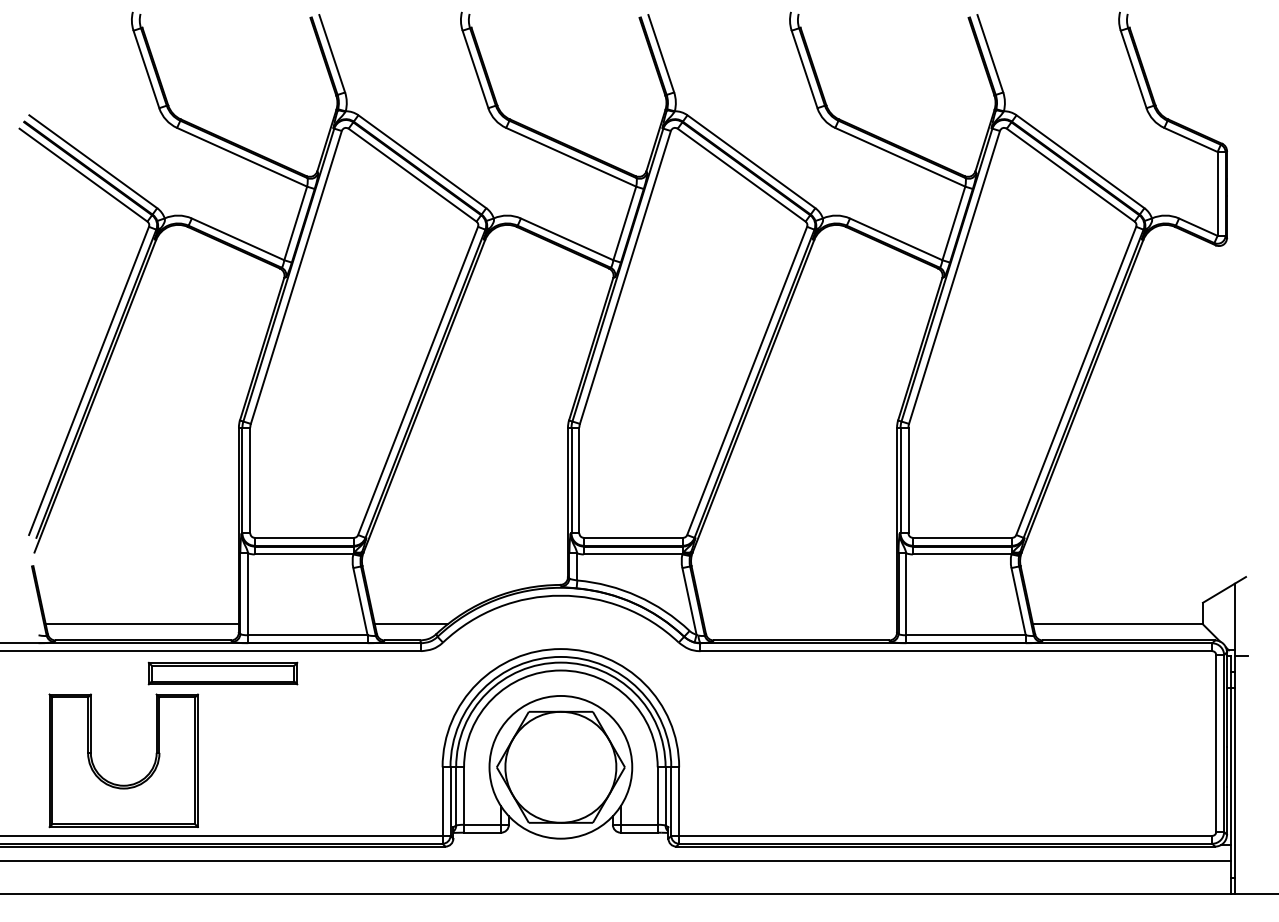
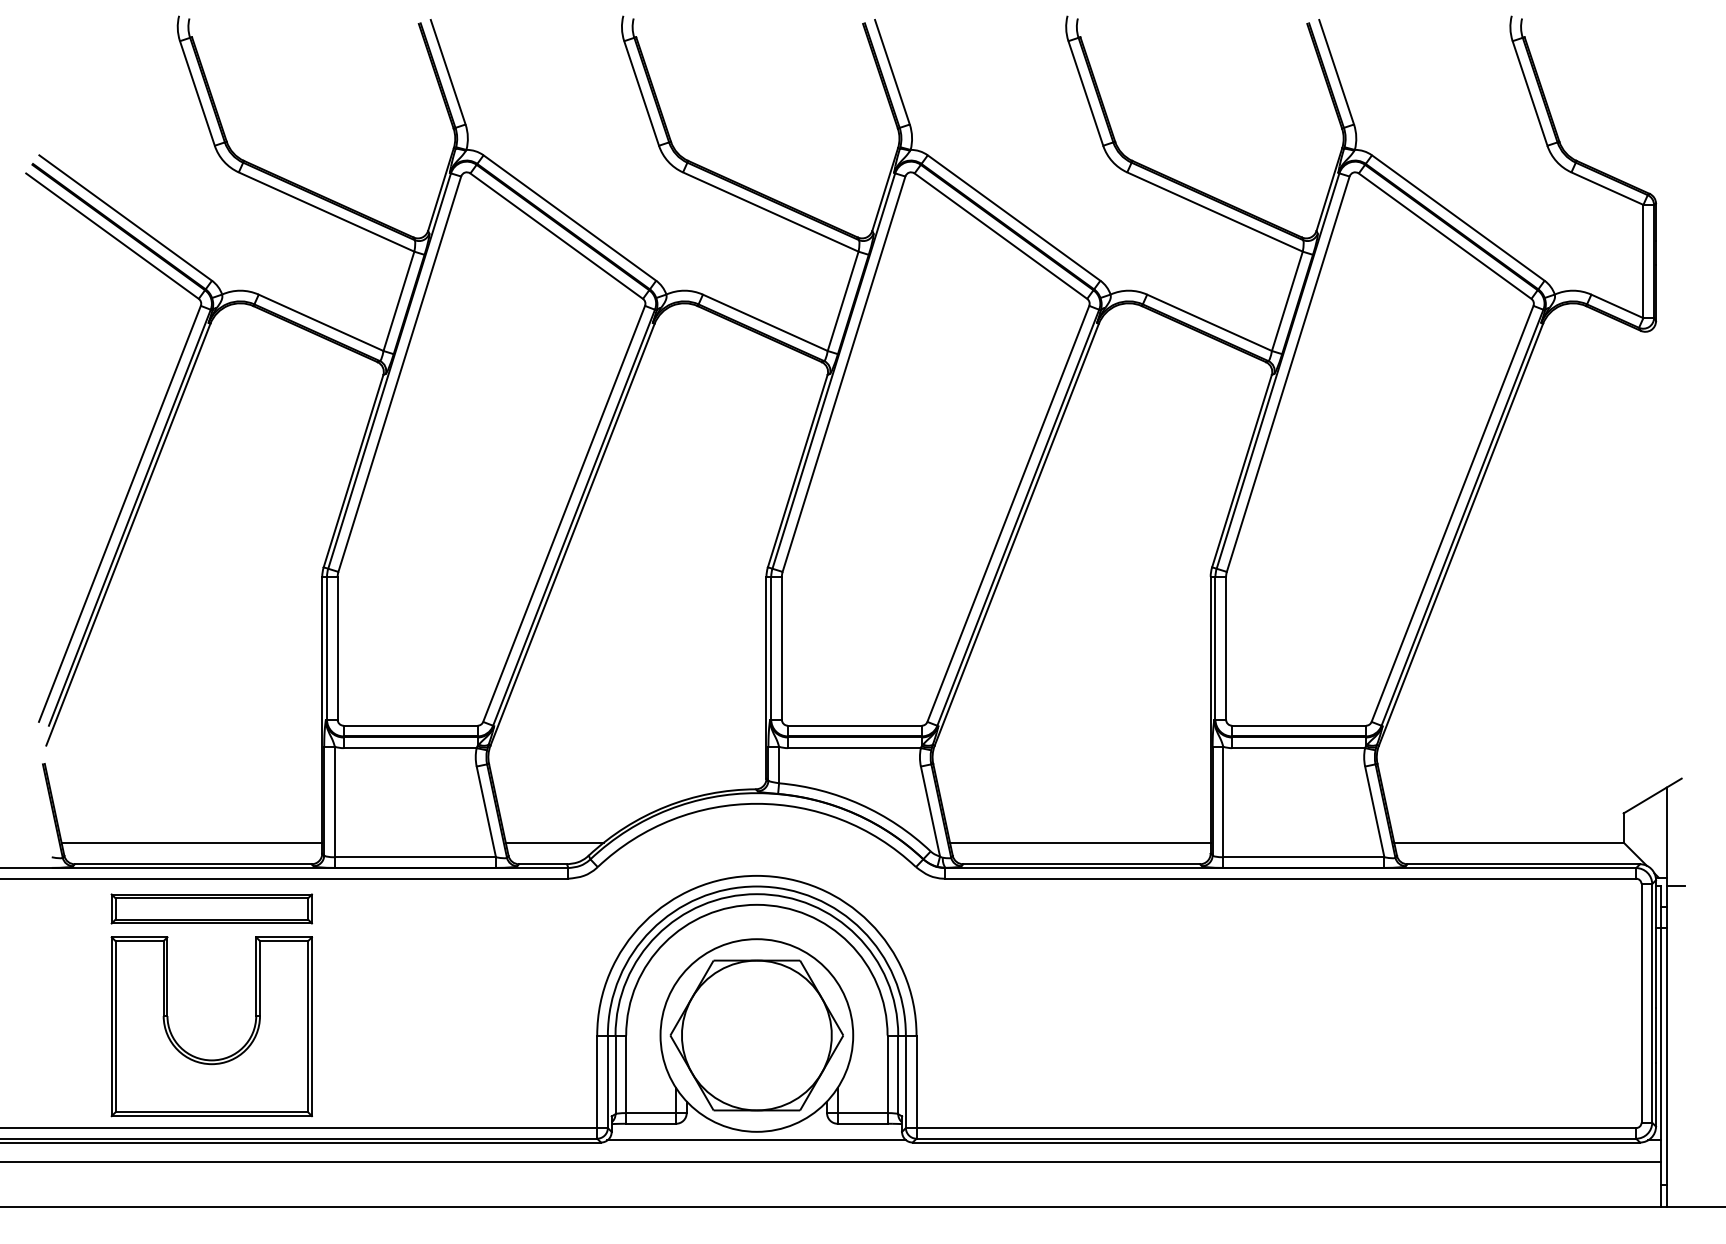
line: (799, 624) -> (1079, 842), added
part: (222, 673) -> (211, 908), moved
part: (118, 784) -> (204, 1058), moved
line: (560, 845) -> (756, 1140), added

